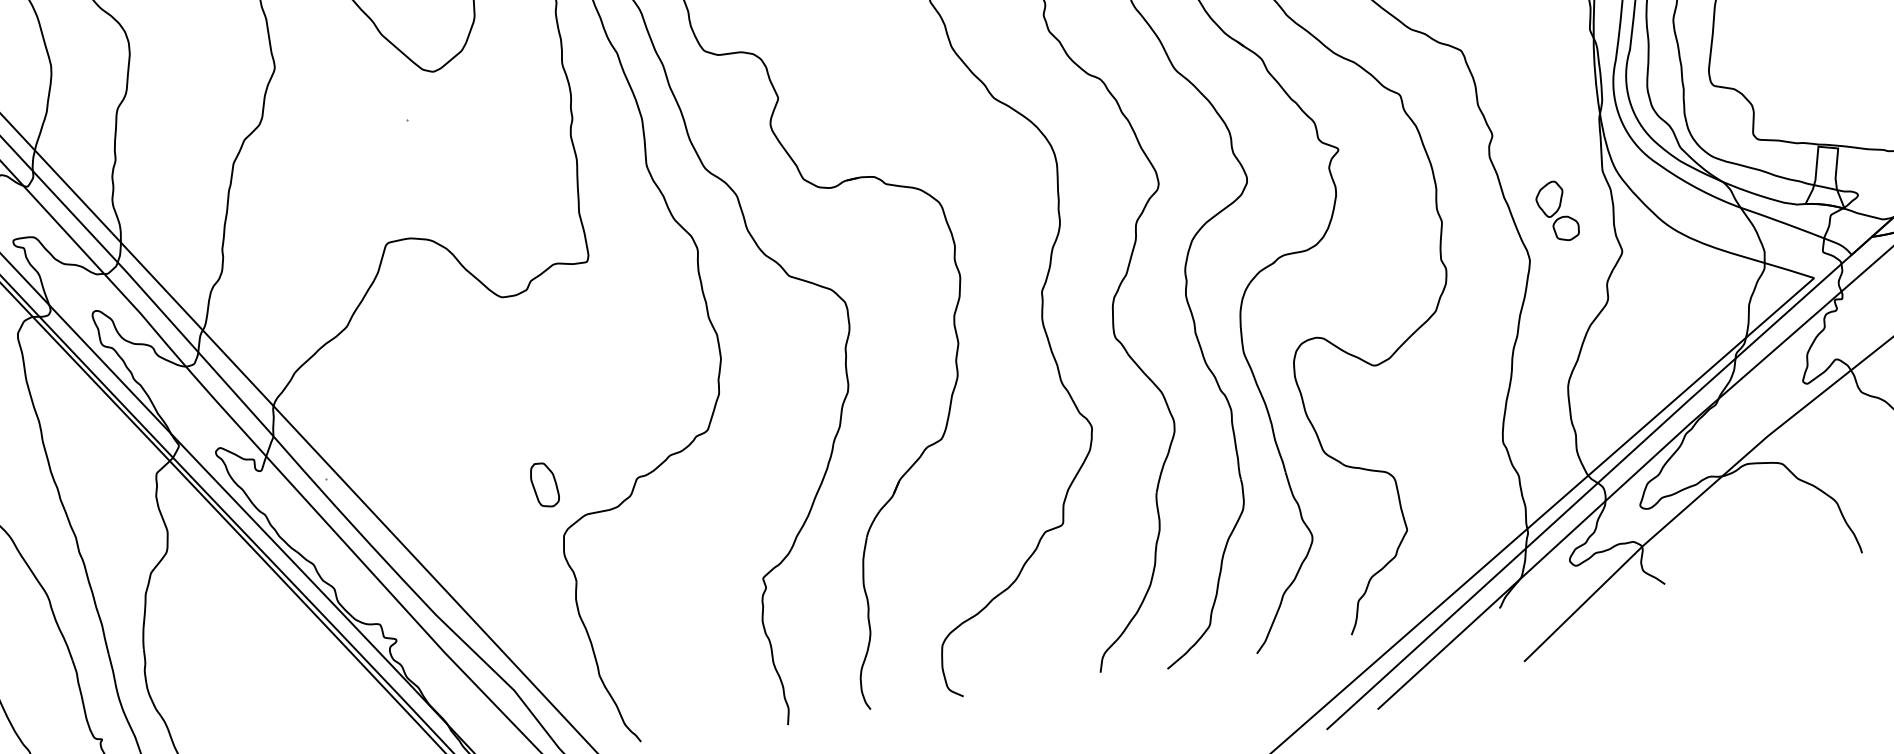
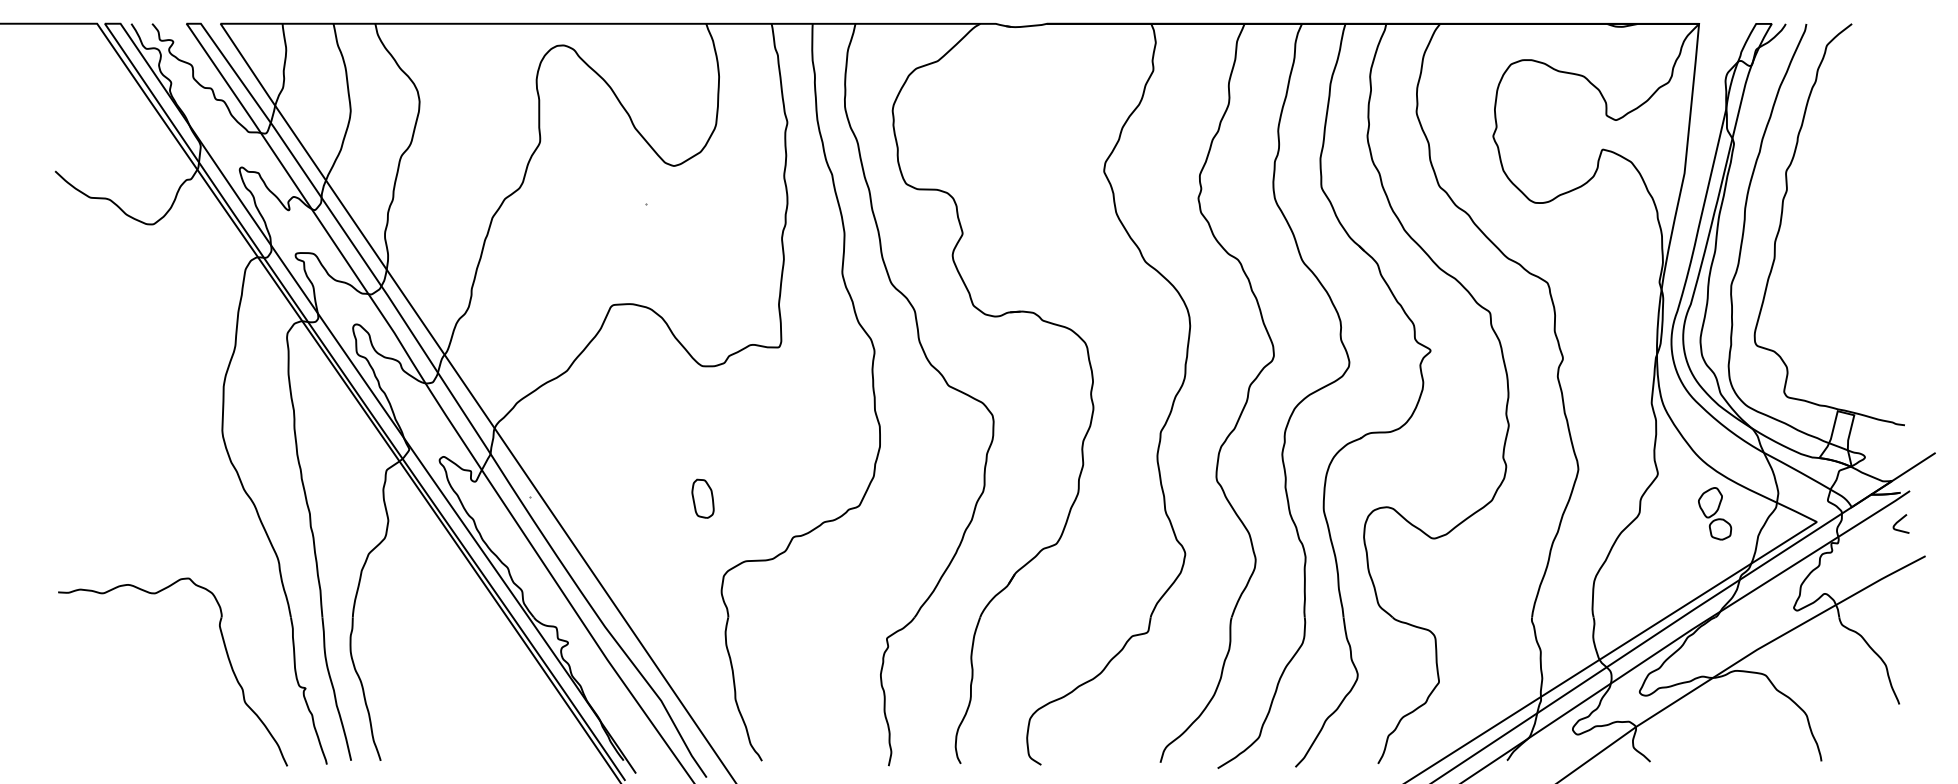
part: (1557, 211) -> (1715, 513), moved
part: (544, 484) -> (702, 498), moved

